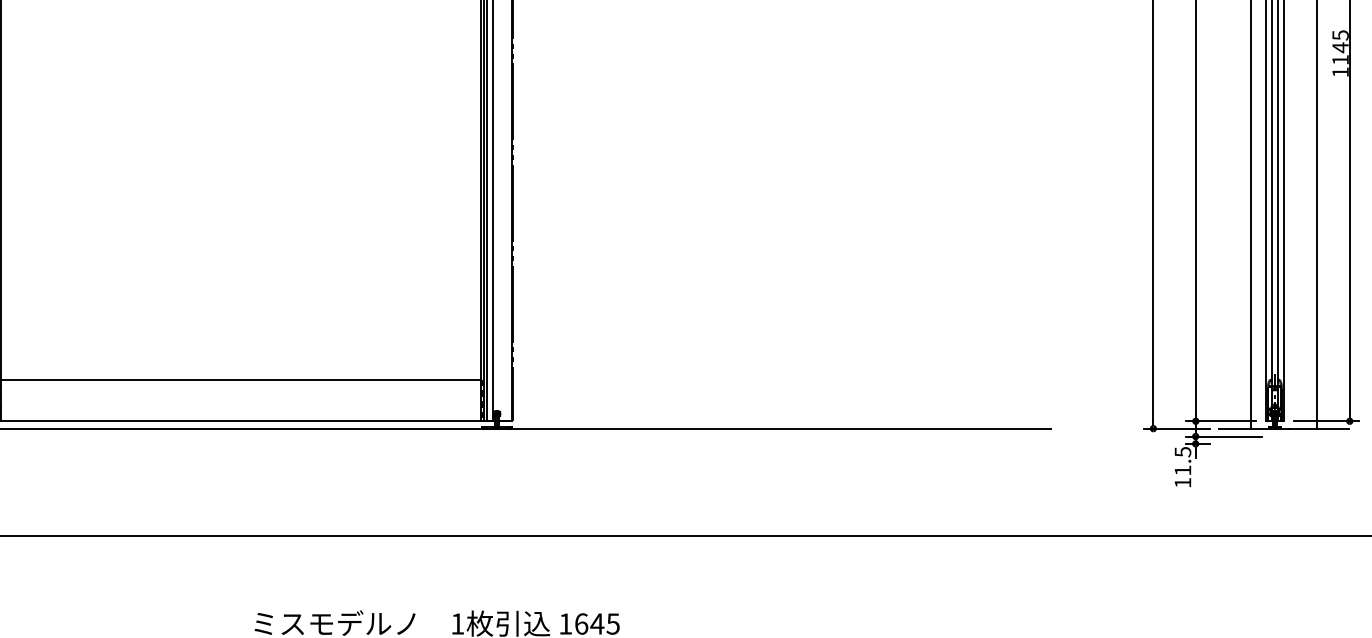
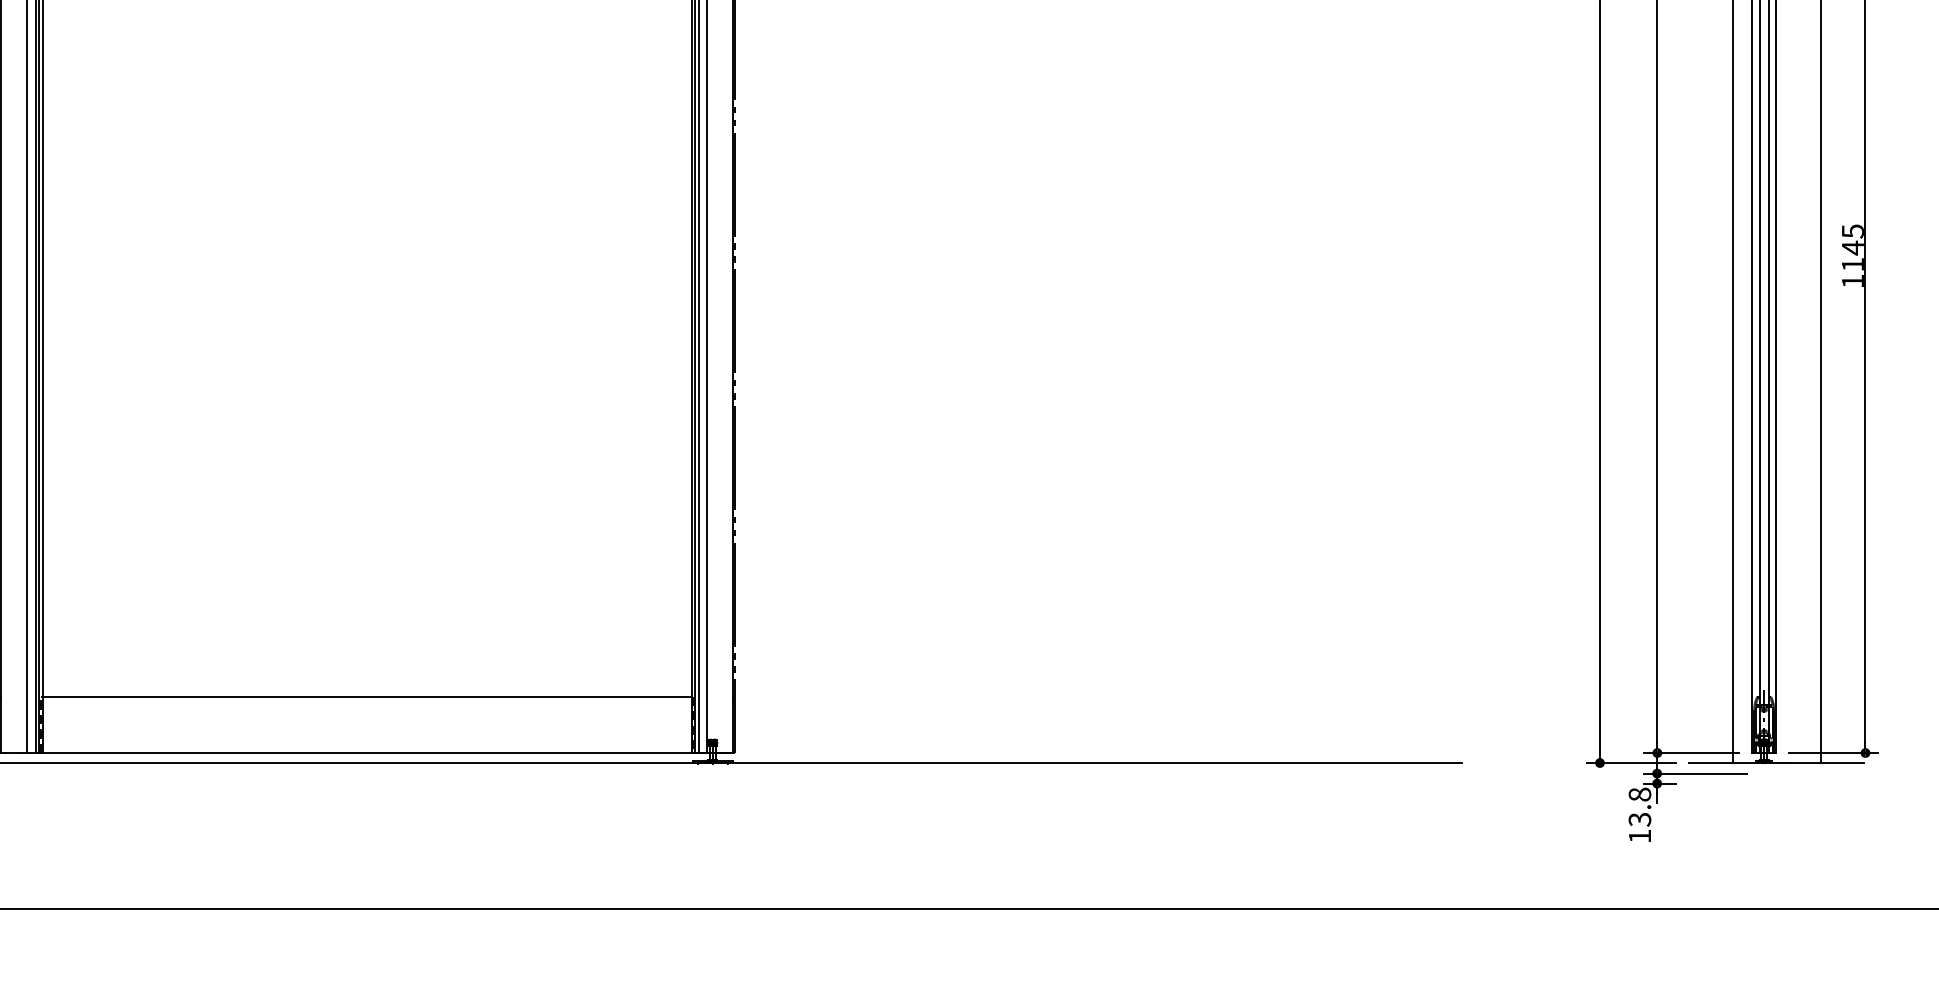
text: (1182, 460) -> (1639, 806), 11.5 -> 13.8

